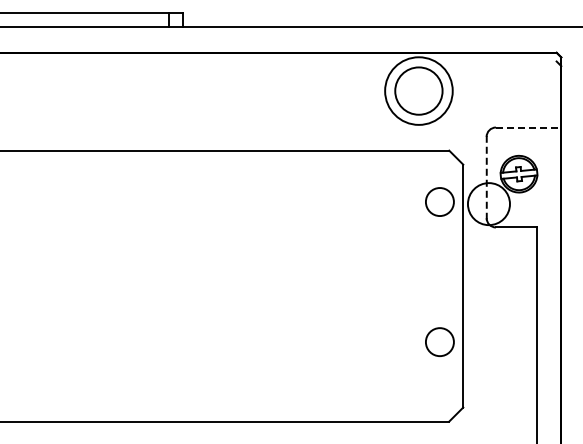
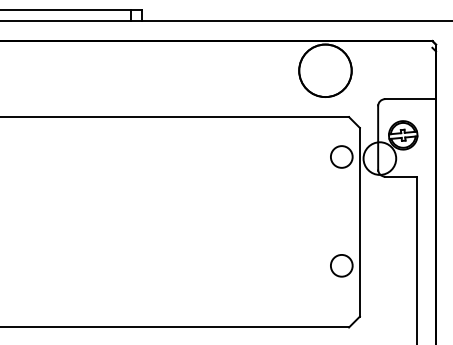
circle: (418, 90) -> (325, 70), size x1.43
line: (528, 127) -> (410, 99), dashed -> solid
line: (486, 177) -> (377, 137), dashed -> solid

